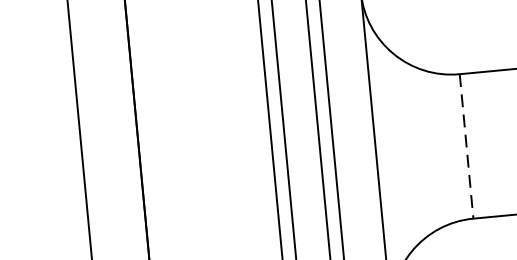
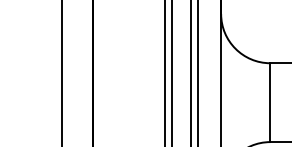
line: (466, 147) -> (270, 103), dashed -> solid

